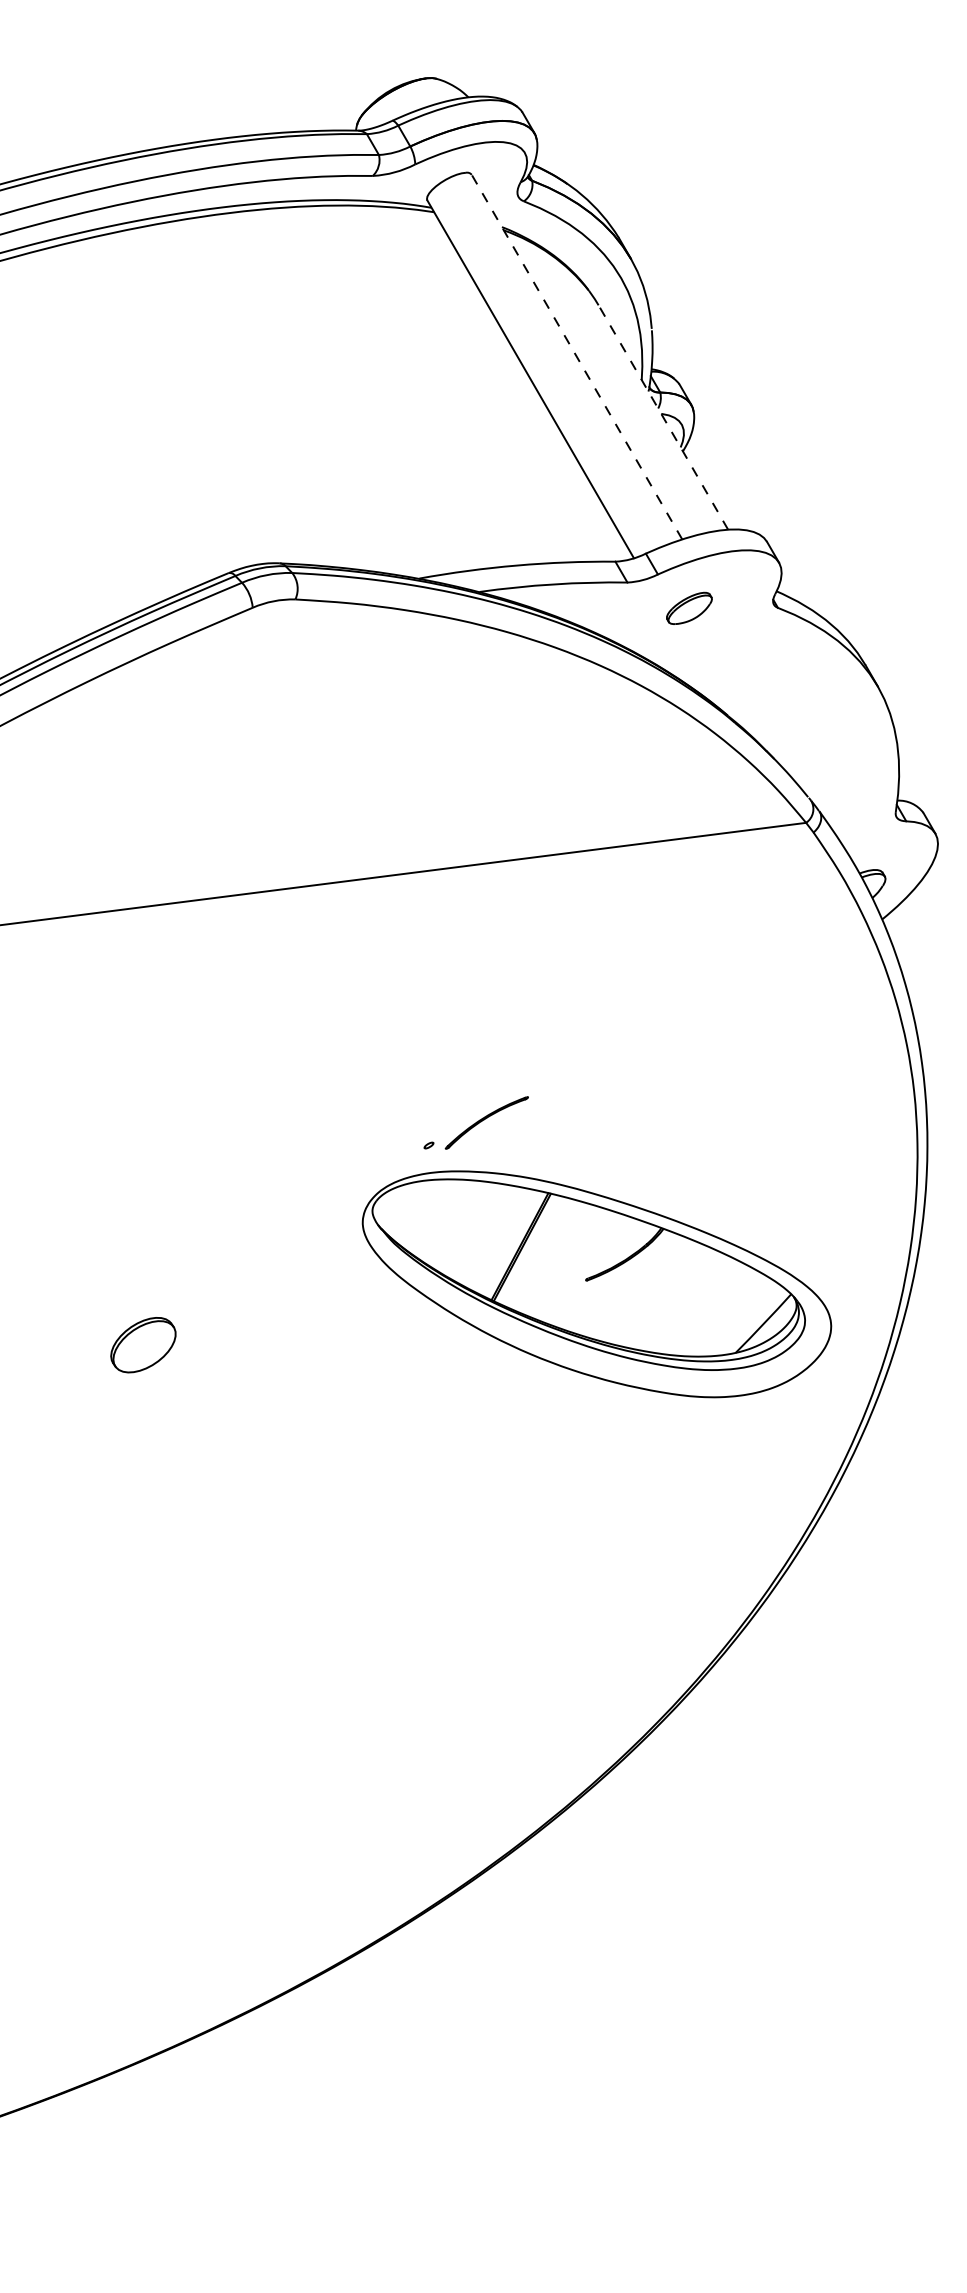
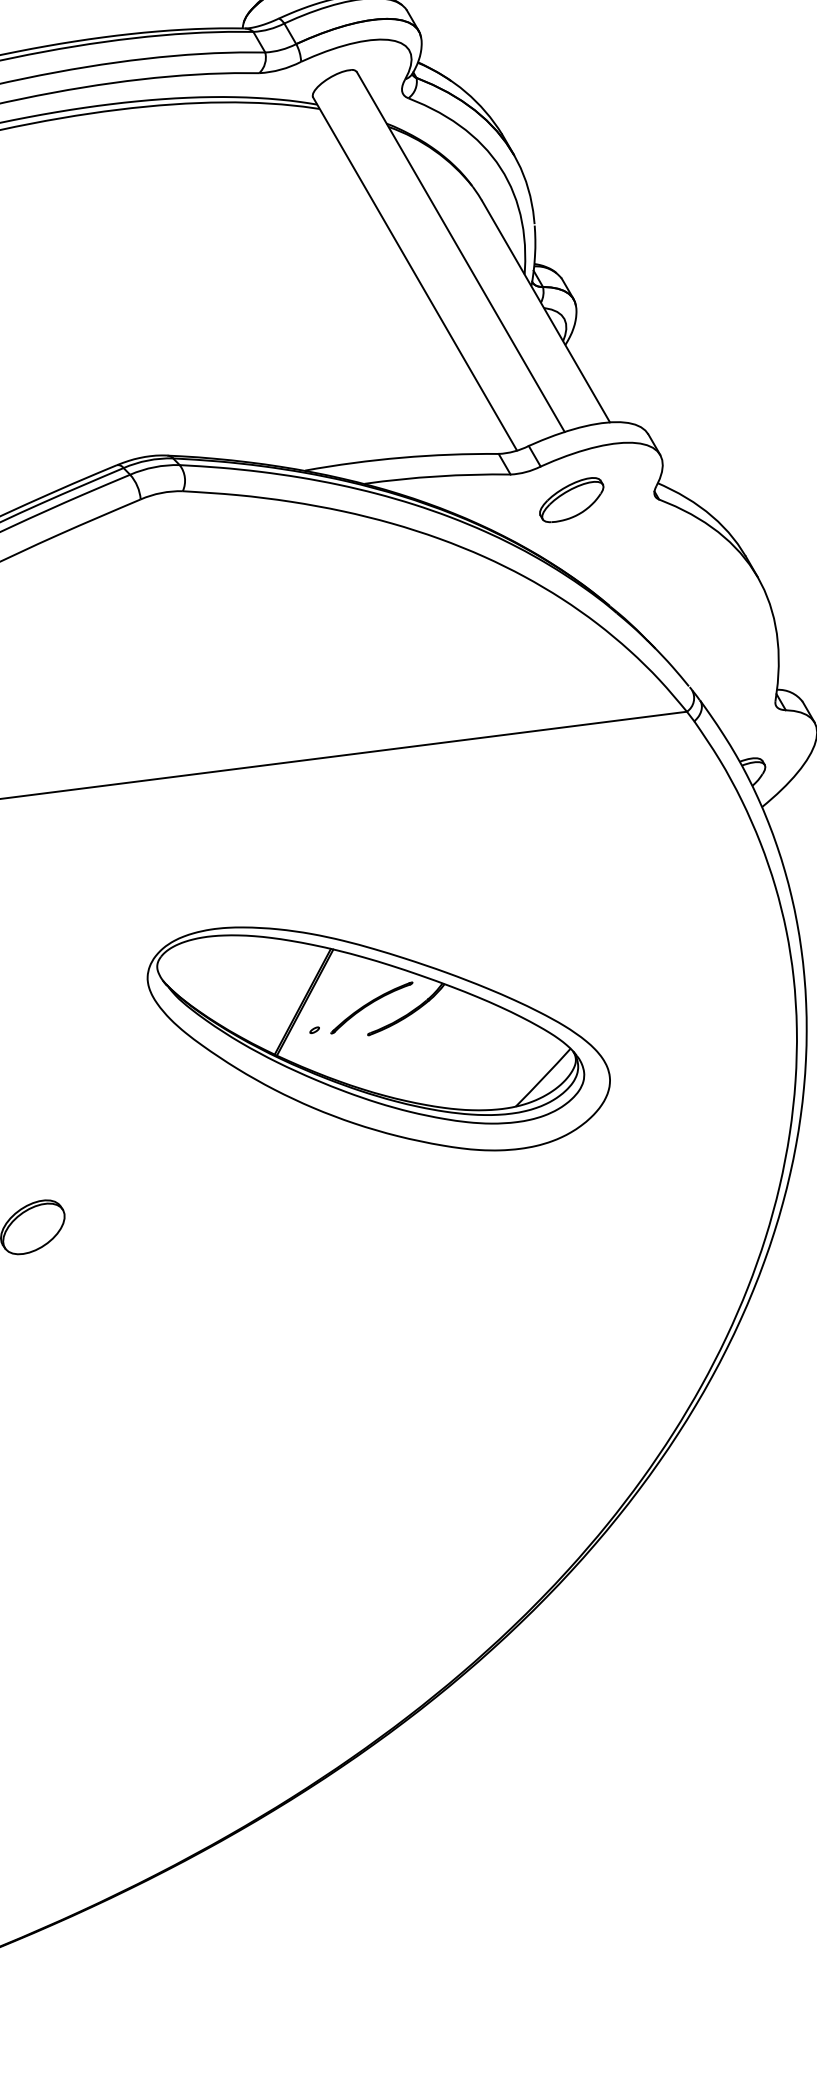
line: (576, 356) -> (460, 251), dashed -> solid
line: (663, 417) -> (546, 311), dashed -> solid
part: (689, 608) -> (571, 500), size x1.43
part: (596, 1284) -> (378, 1039), moved

